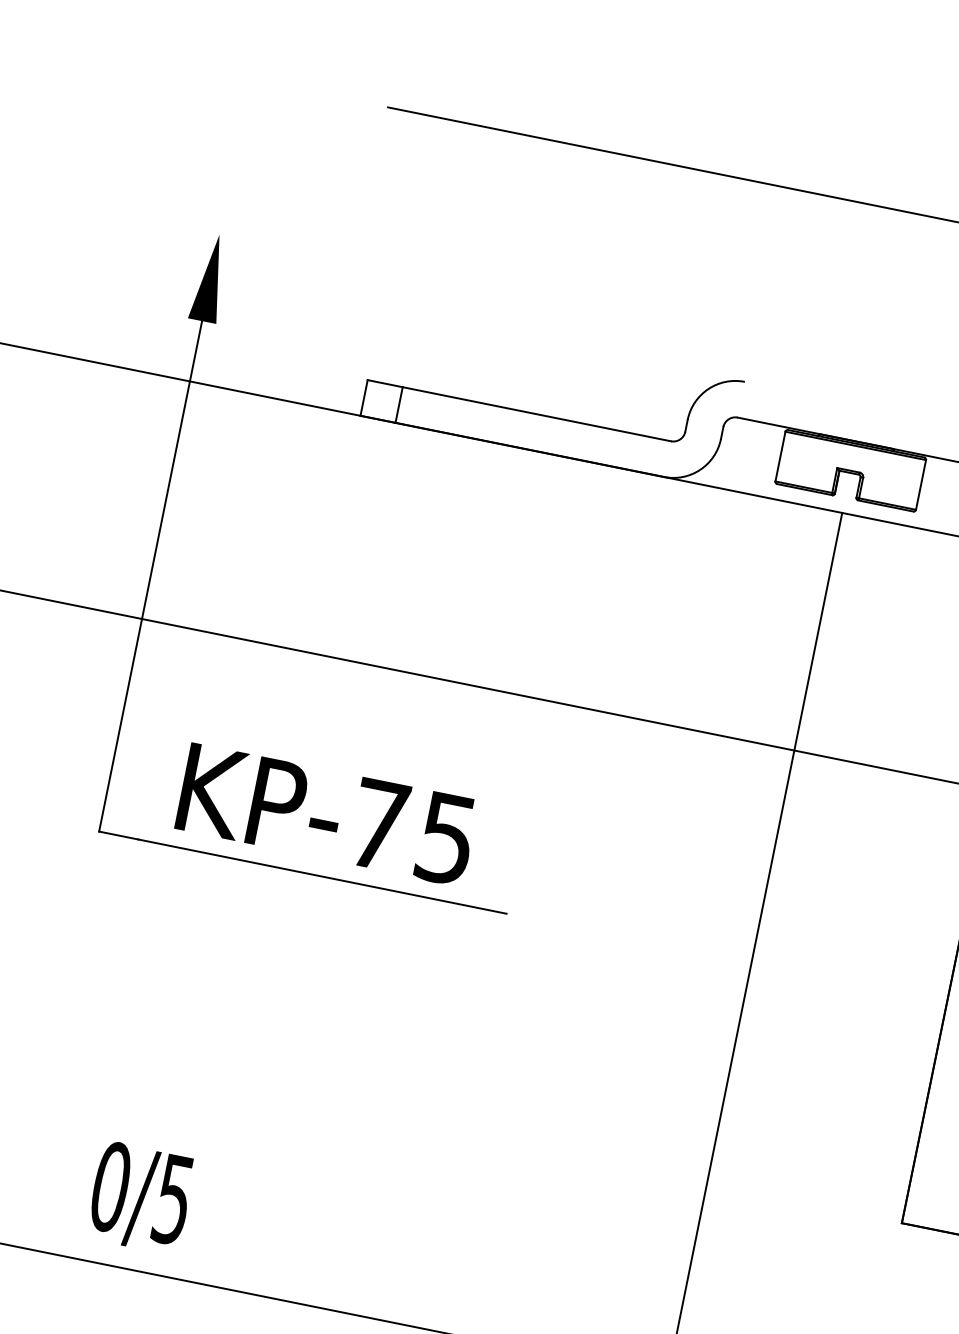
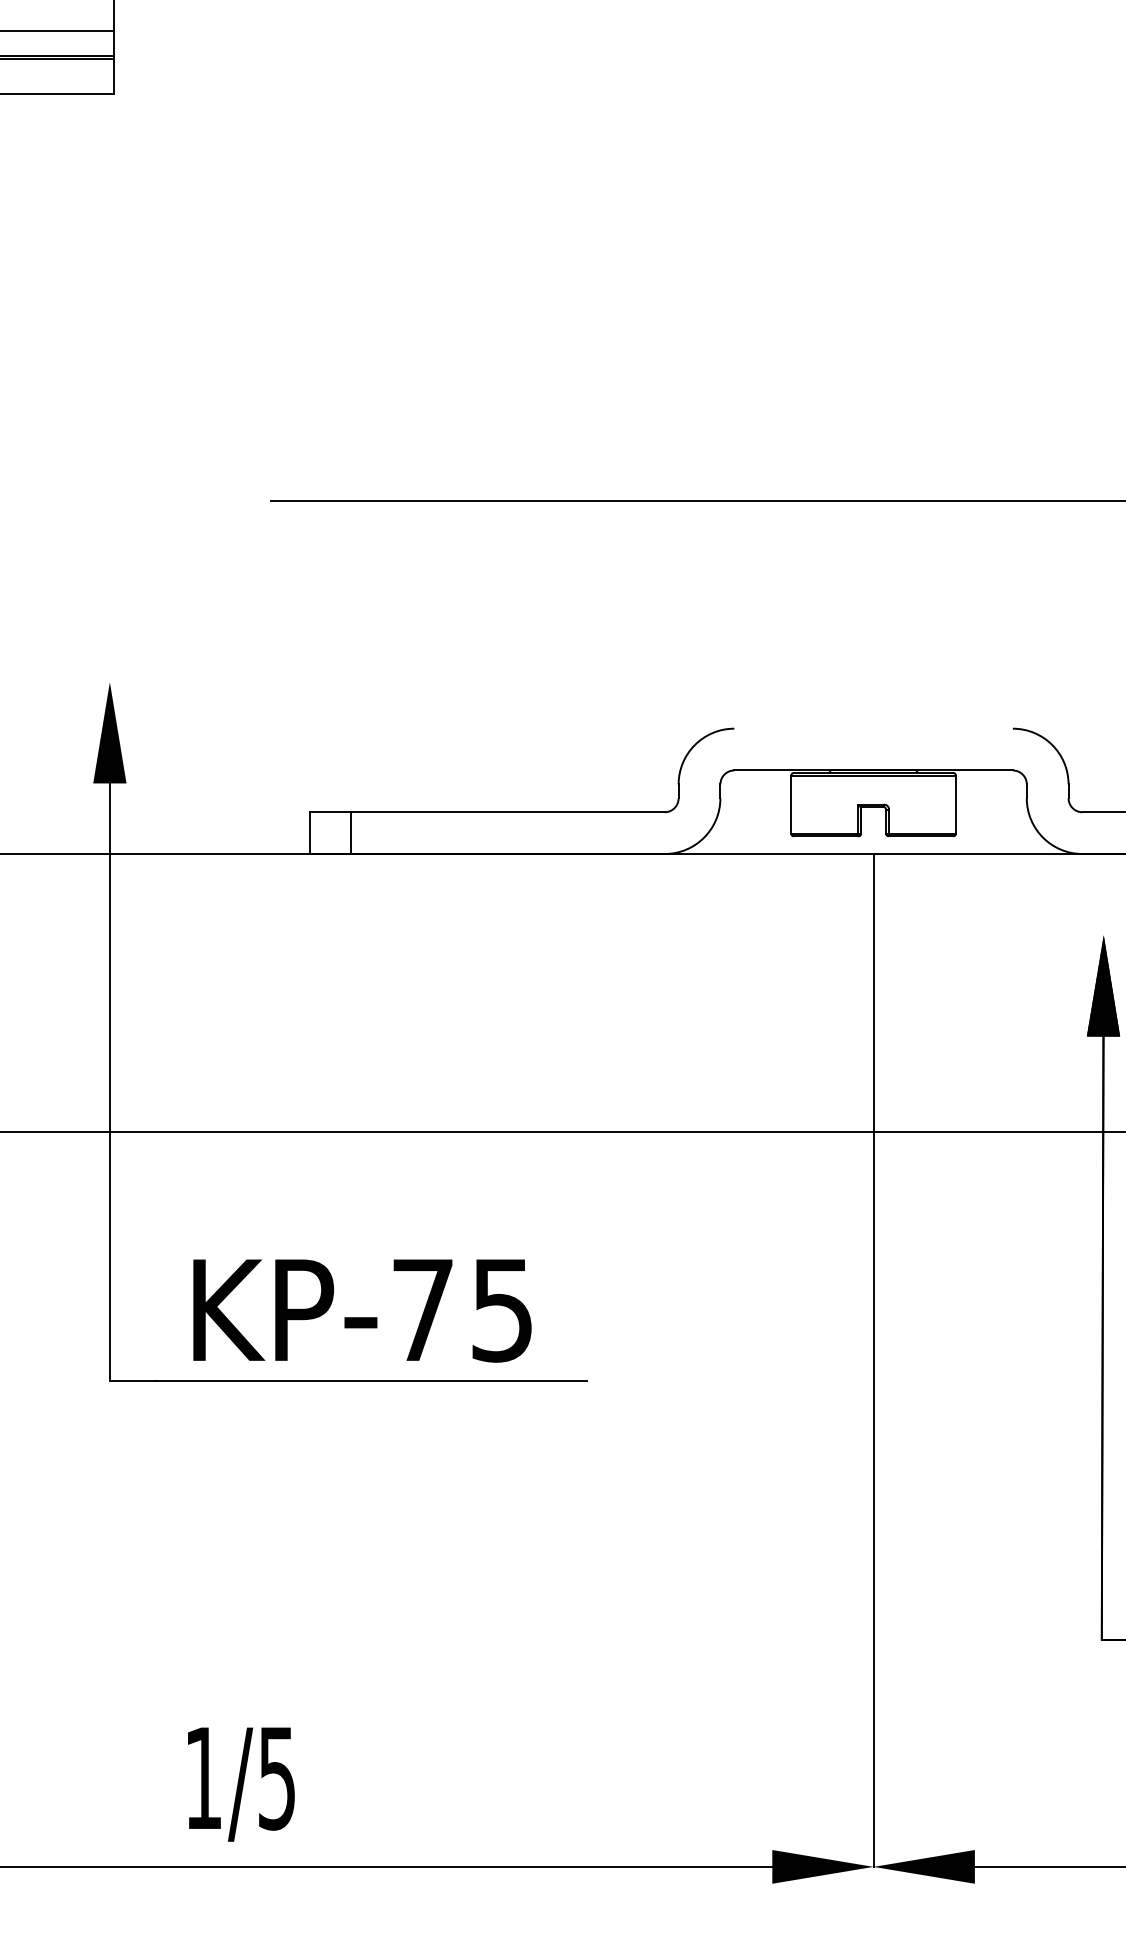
text: (110, 1186) -> (203, 1777), 0/5 -> 1/5

